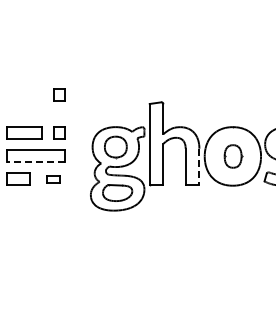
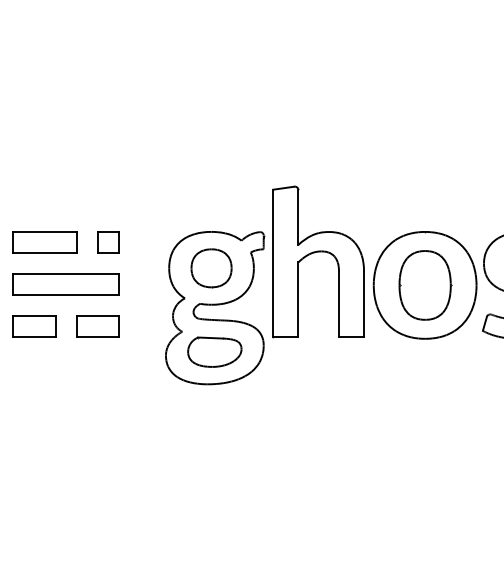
part: (59, 94) -> (108, 172), removed
part: (233, 156) -> (426, 285), size x1.67
line: (36, 161) -> (66, 294), dashed -> solid
line: (199, 167) -> (364, 305), dashed -> solid
part: (53, 178) -> (97, 325), size x1.67

